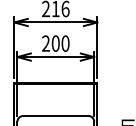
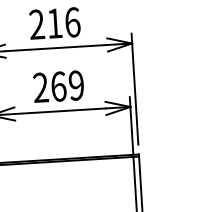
text: (60, 43) -> (67, 85), 200 -> 269

